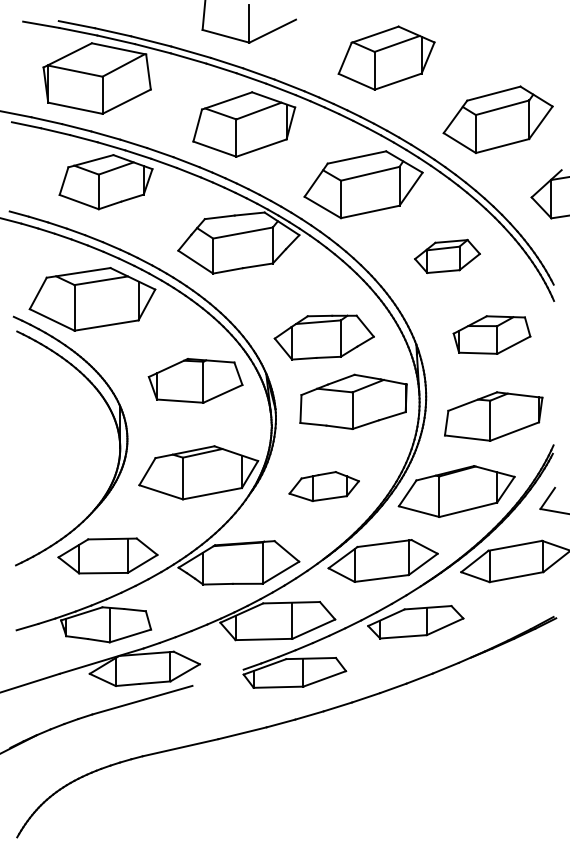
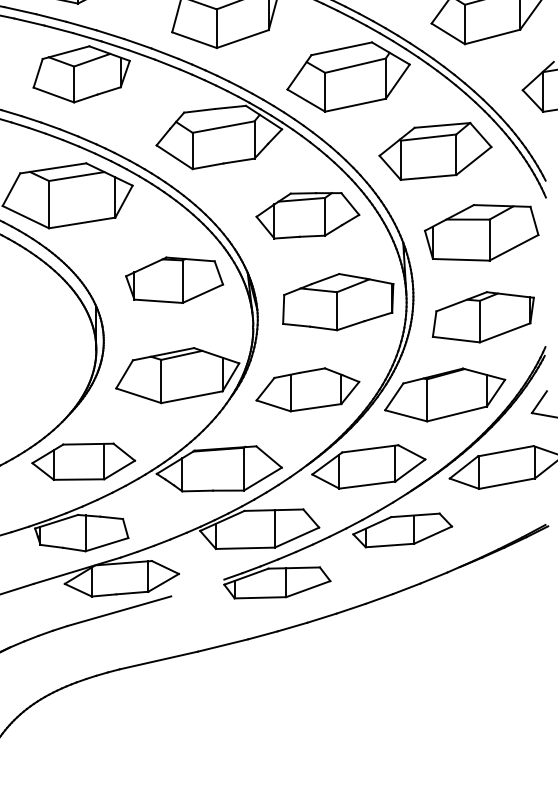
part: (447, 256) -> (435, 151), size x1.67
part: (491, 334) -> (481, 232), size x1.43
part: (323, 337) -> (307, 215), moved
part: (323, 486) -> (307, 389), size x1.43

